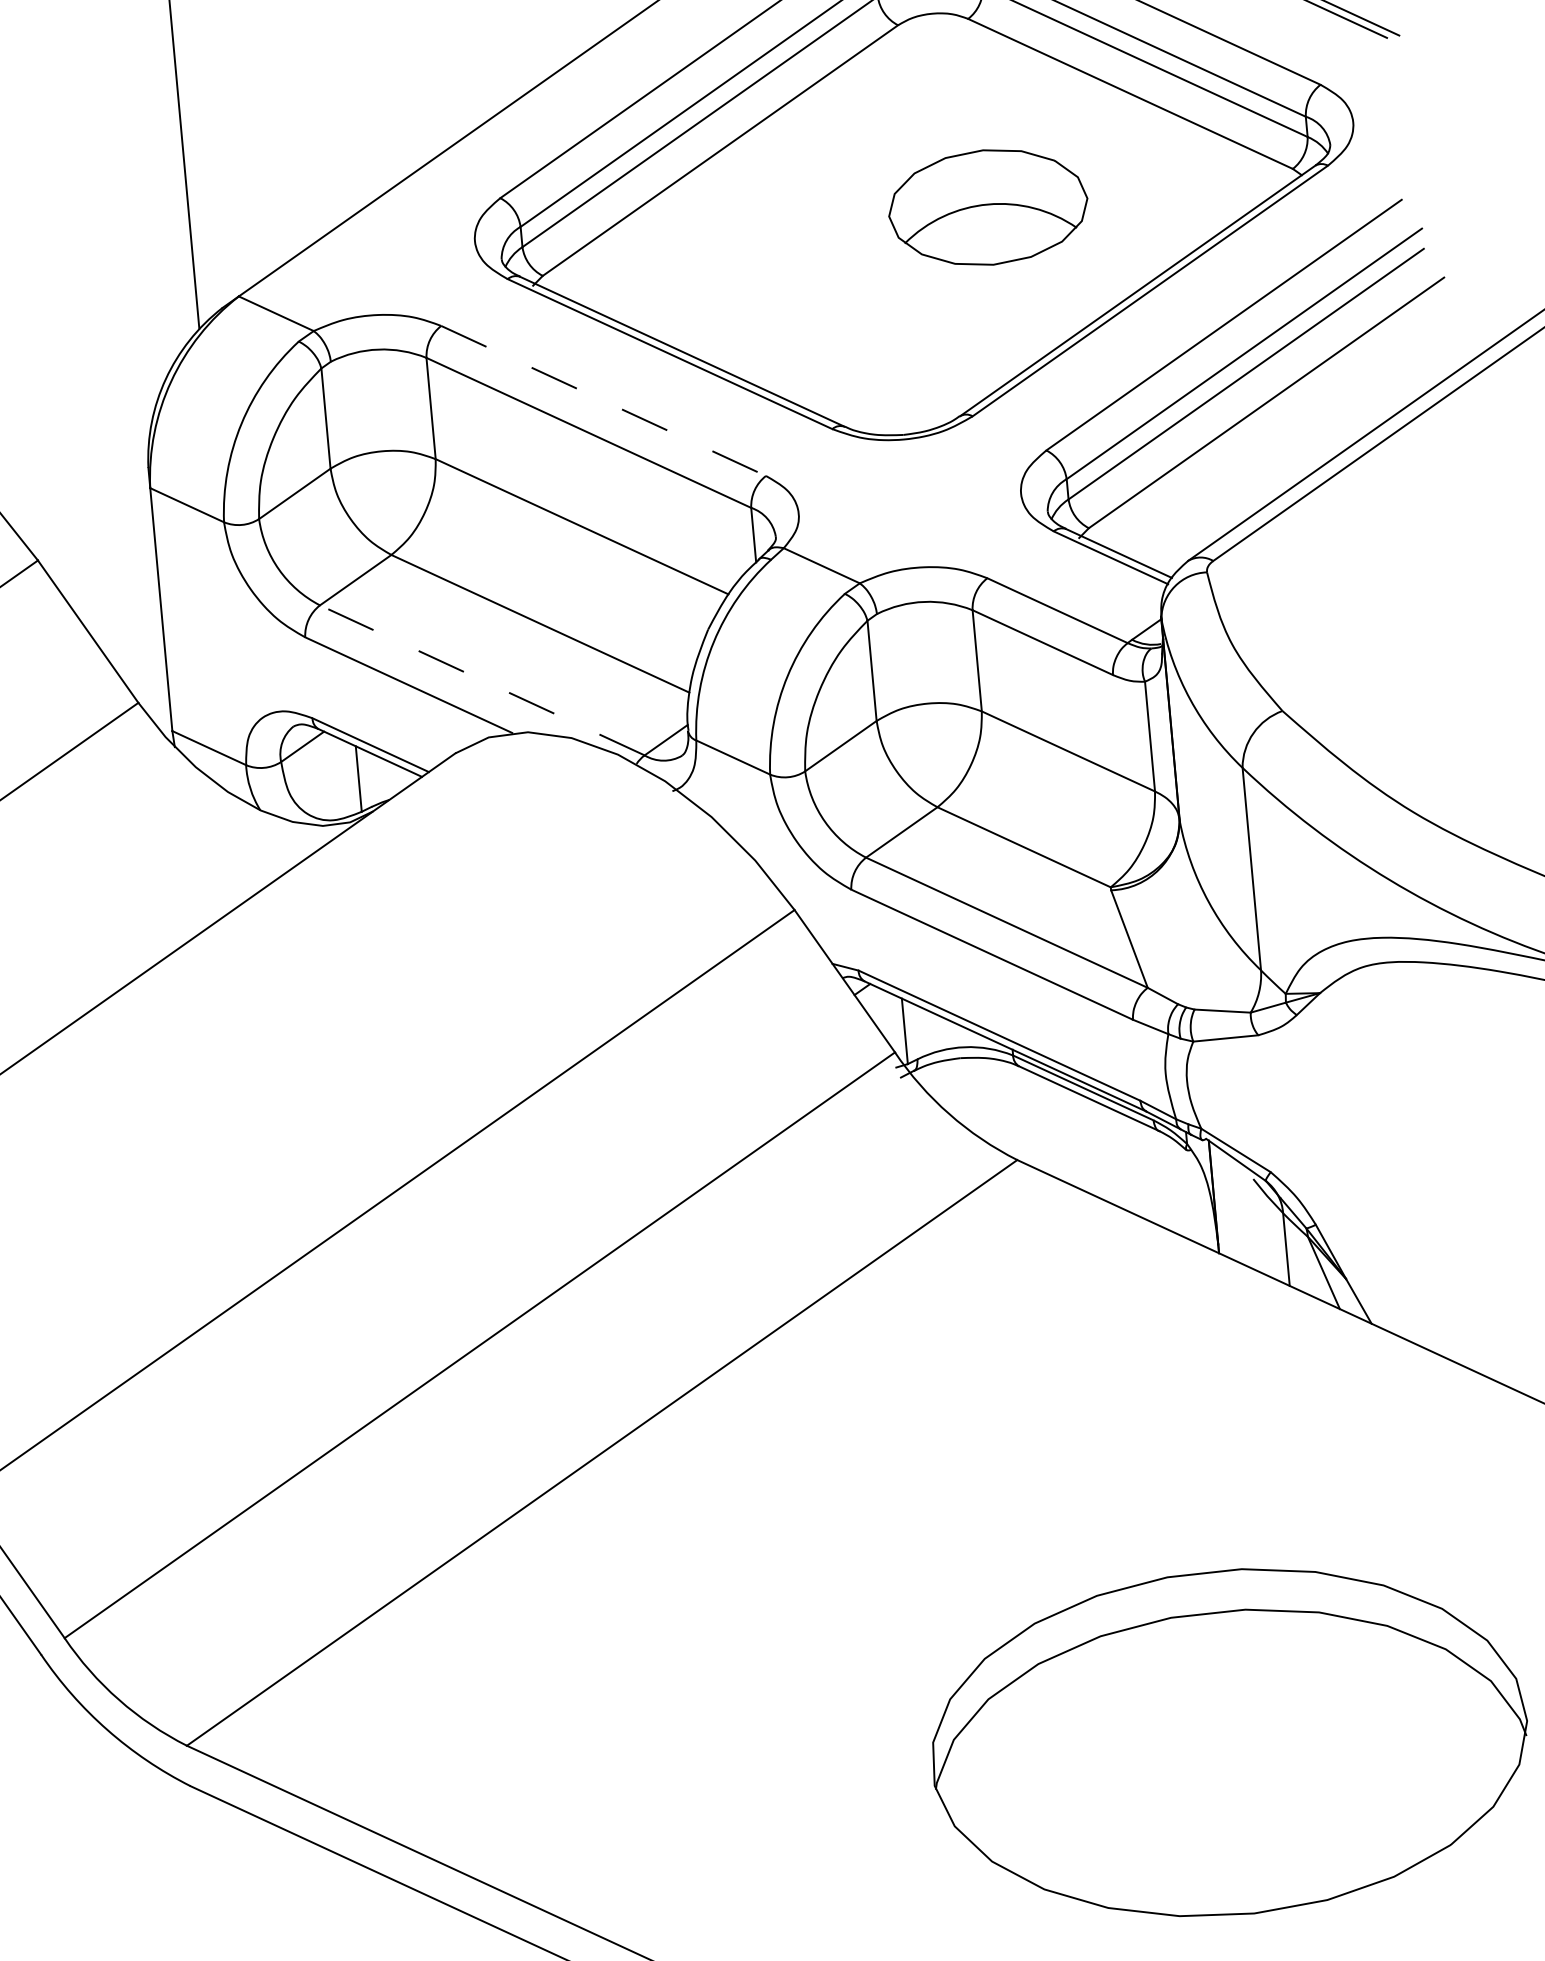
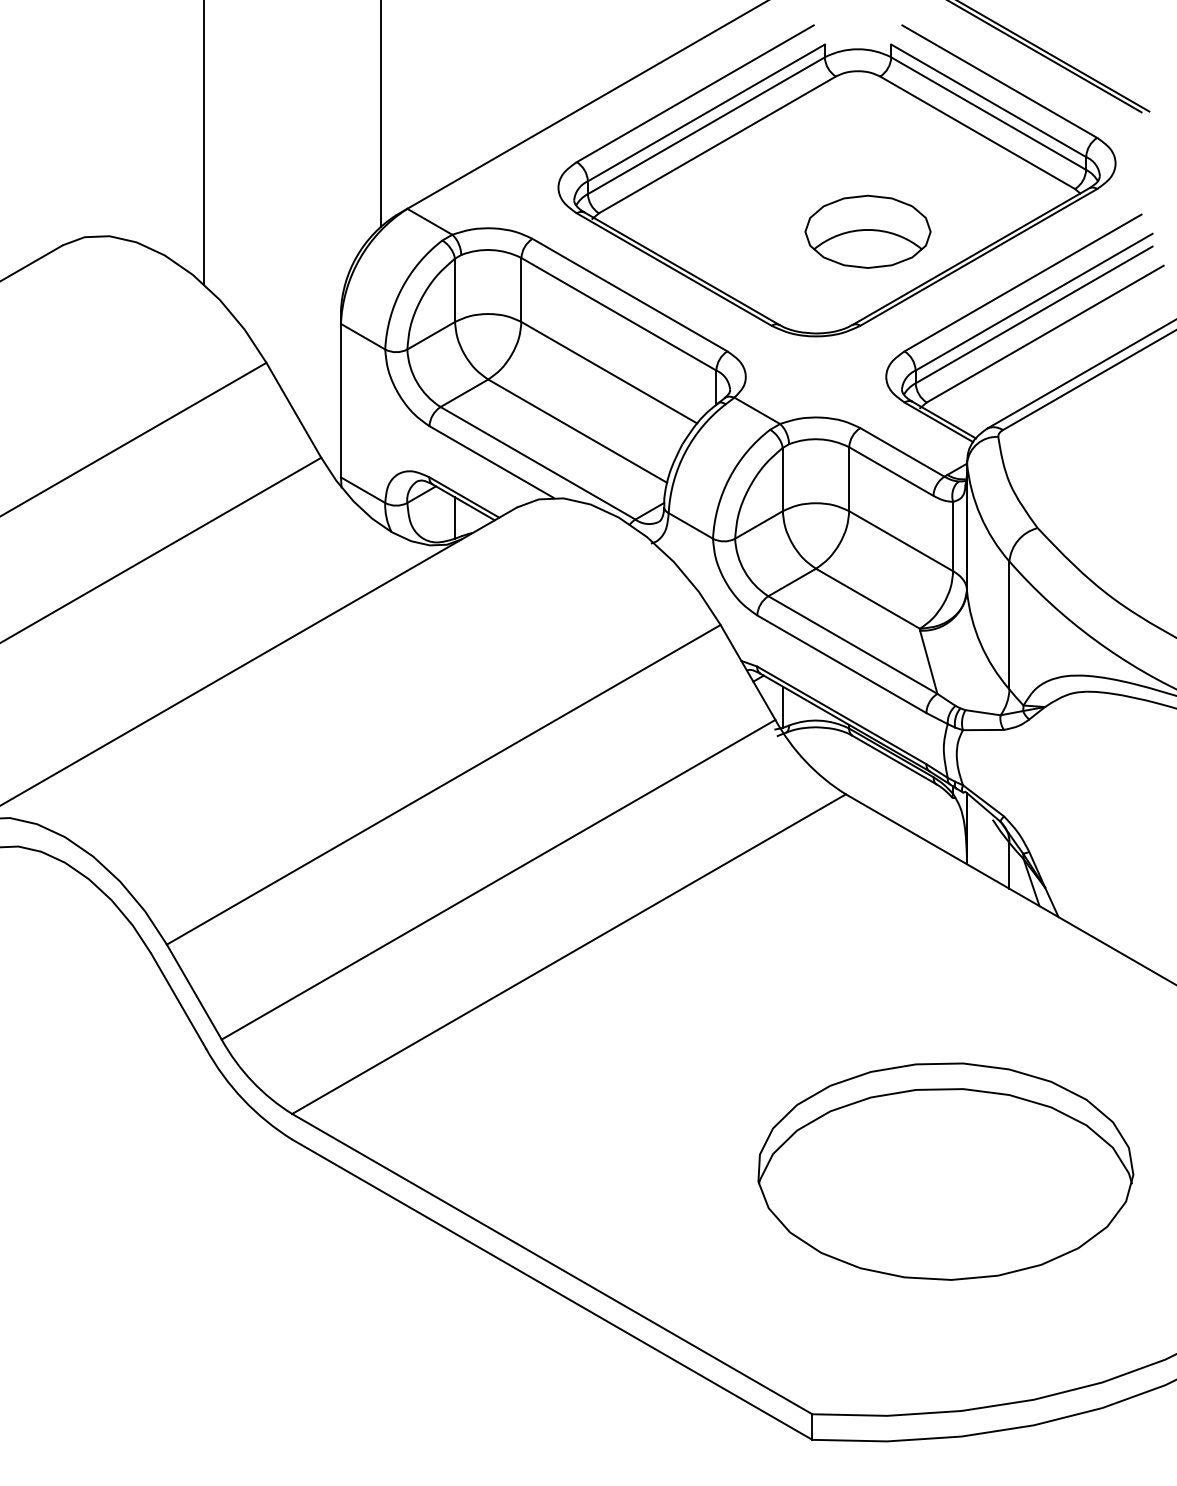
part: (987, 207) -> (867, 231), moved
line: (602, 401) -> (629, 295), dashed -> solid
line: (483, 680) -> (538, 463), dashed -> solid

